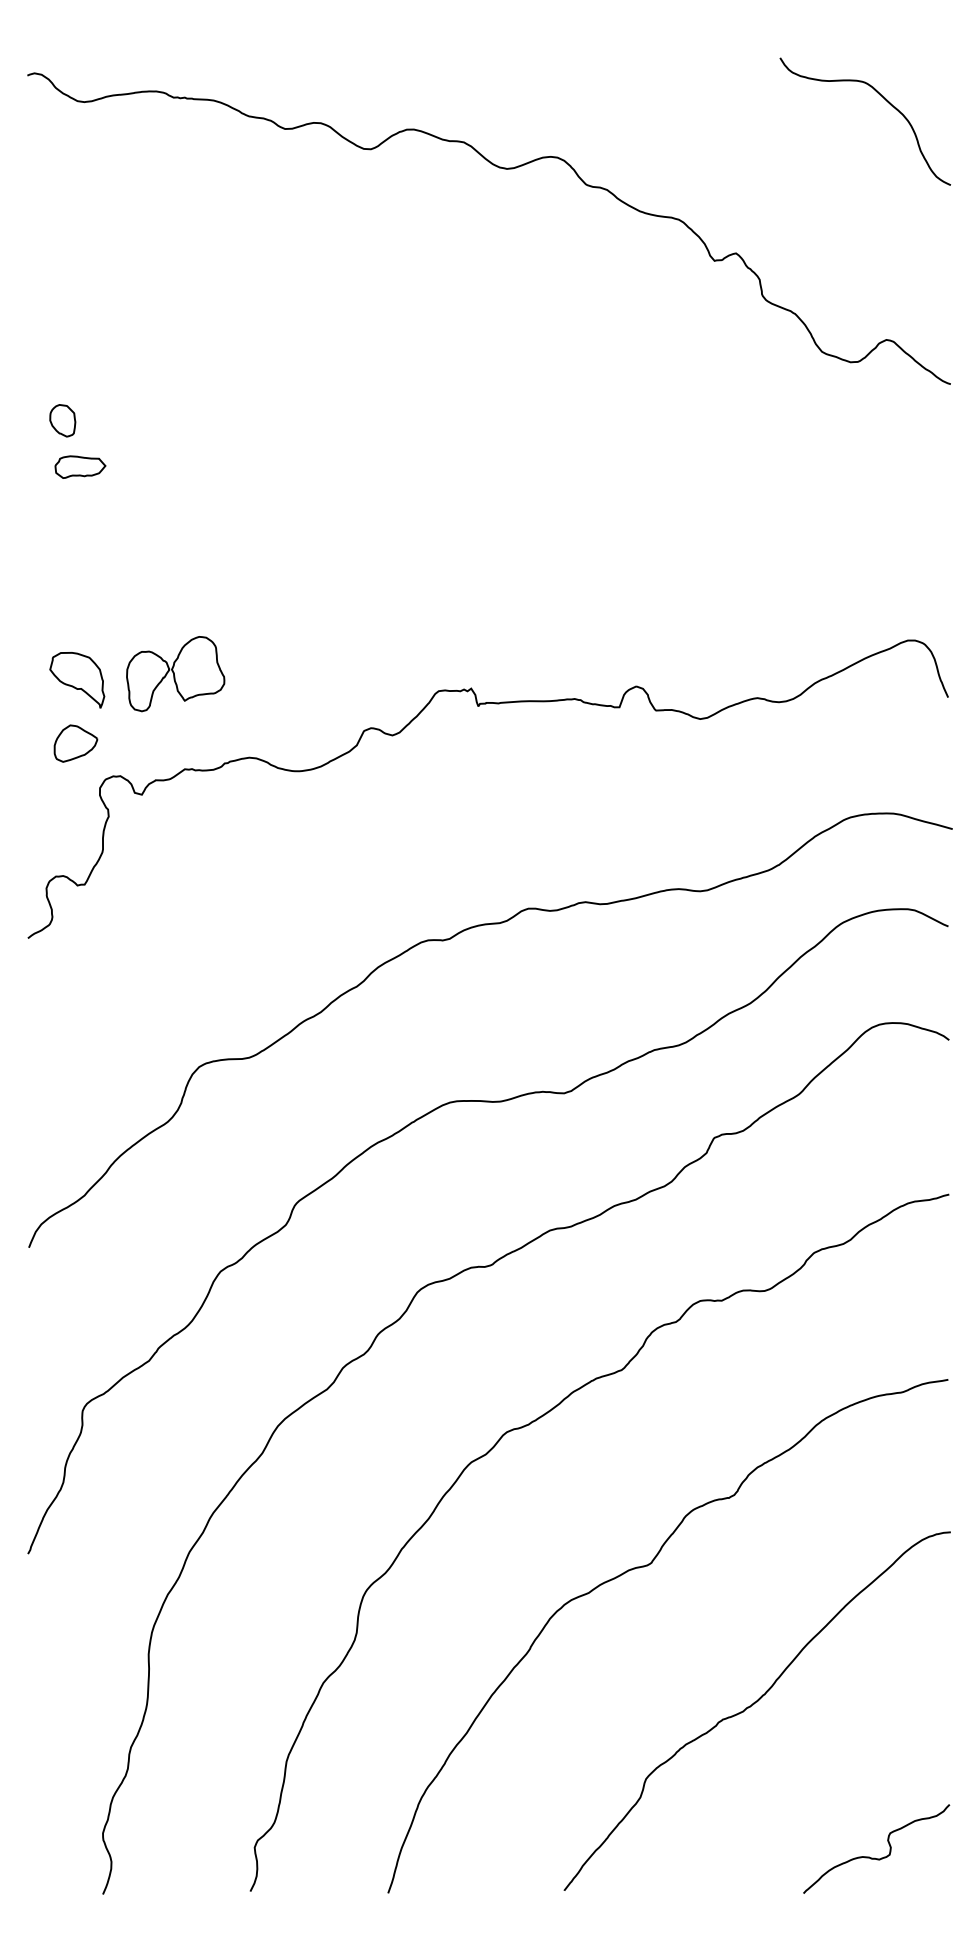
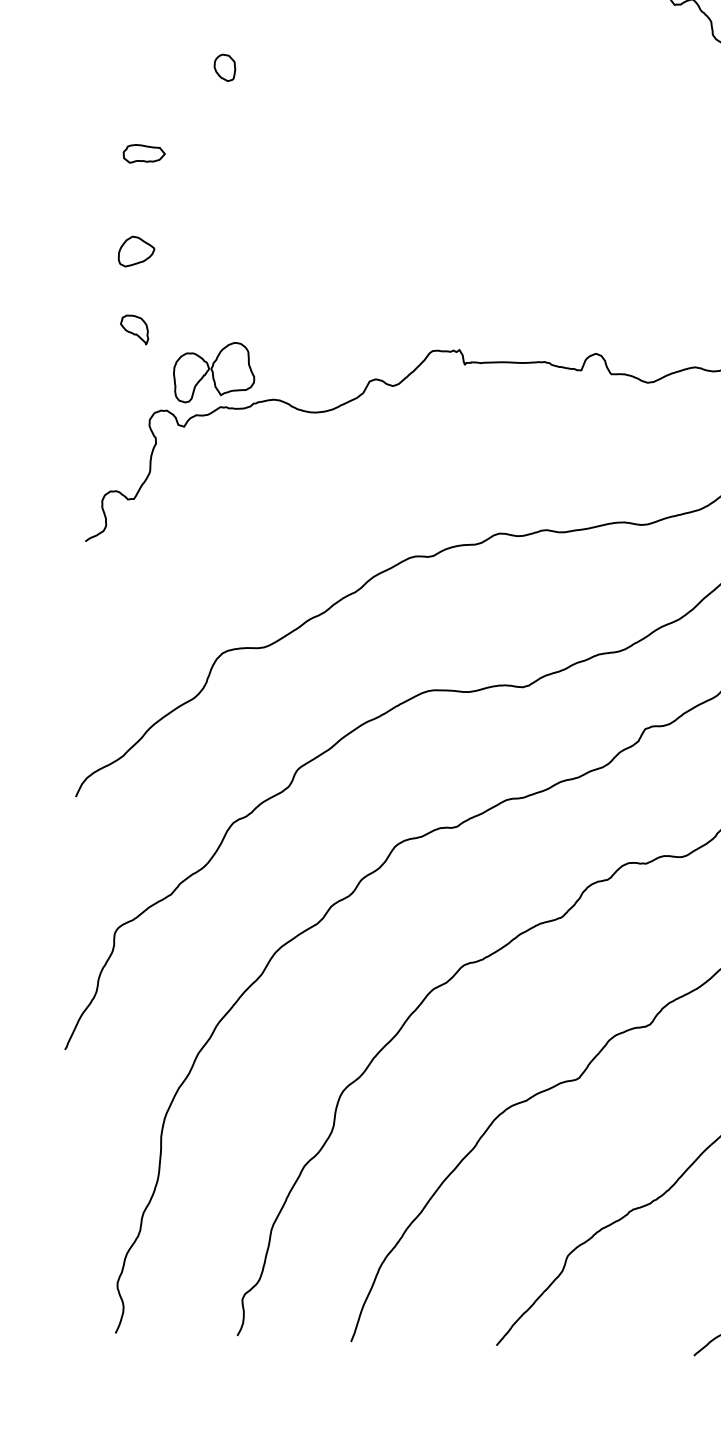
part: (62, 420) -> (224, 67), moved
part: (175, 674) -> (214, 373), moved
part: (77, 679) -> (134, 329), size x0.62
part: (75, 743) -> (136, 251), moved

